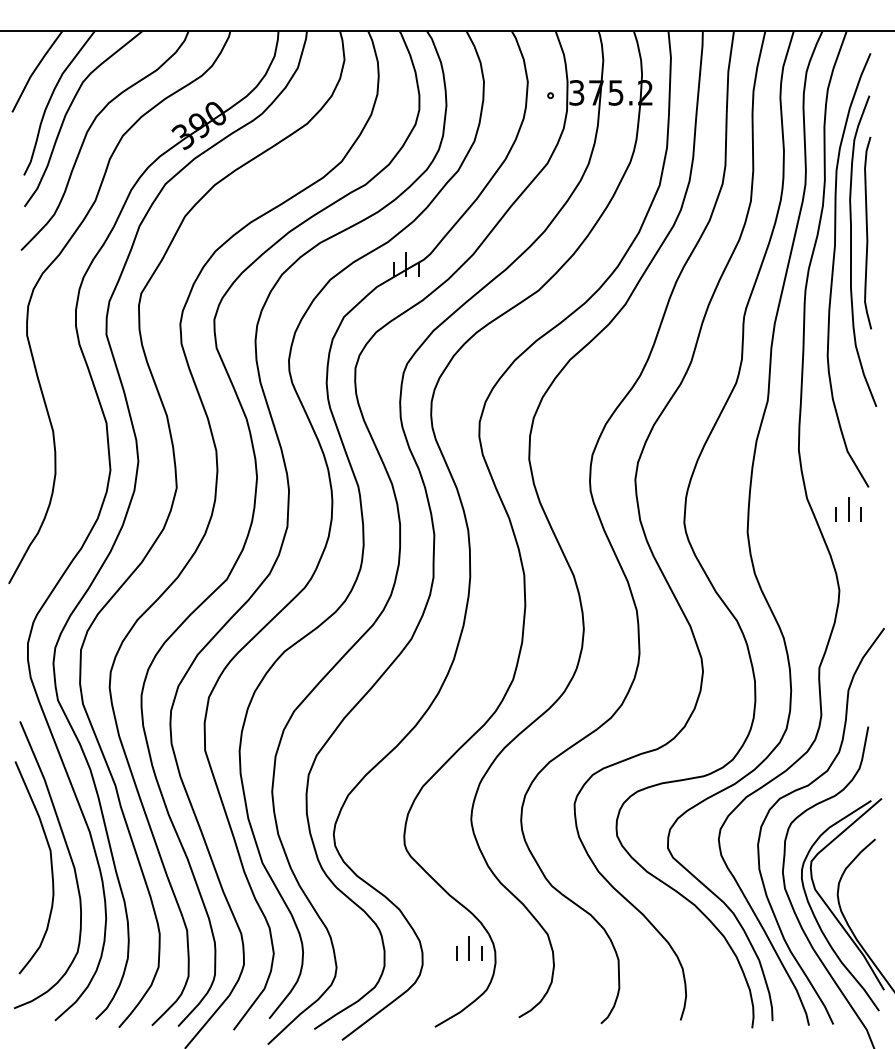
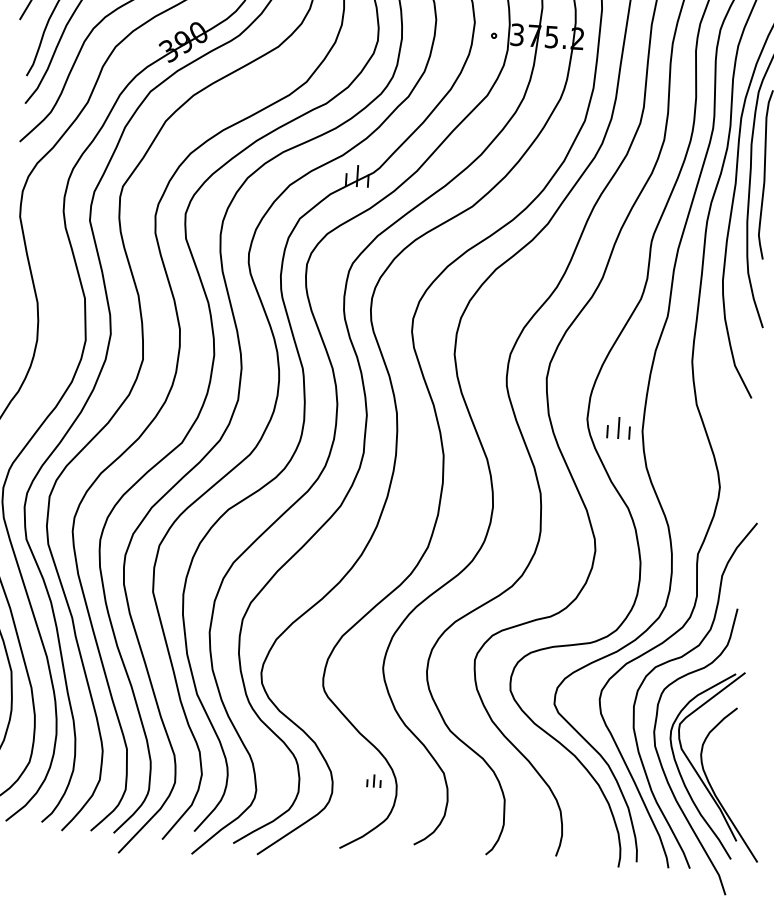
part: (848, 509) -> (618, 427), moved
part: (469, 948) -> (374, 781), size x0.6

